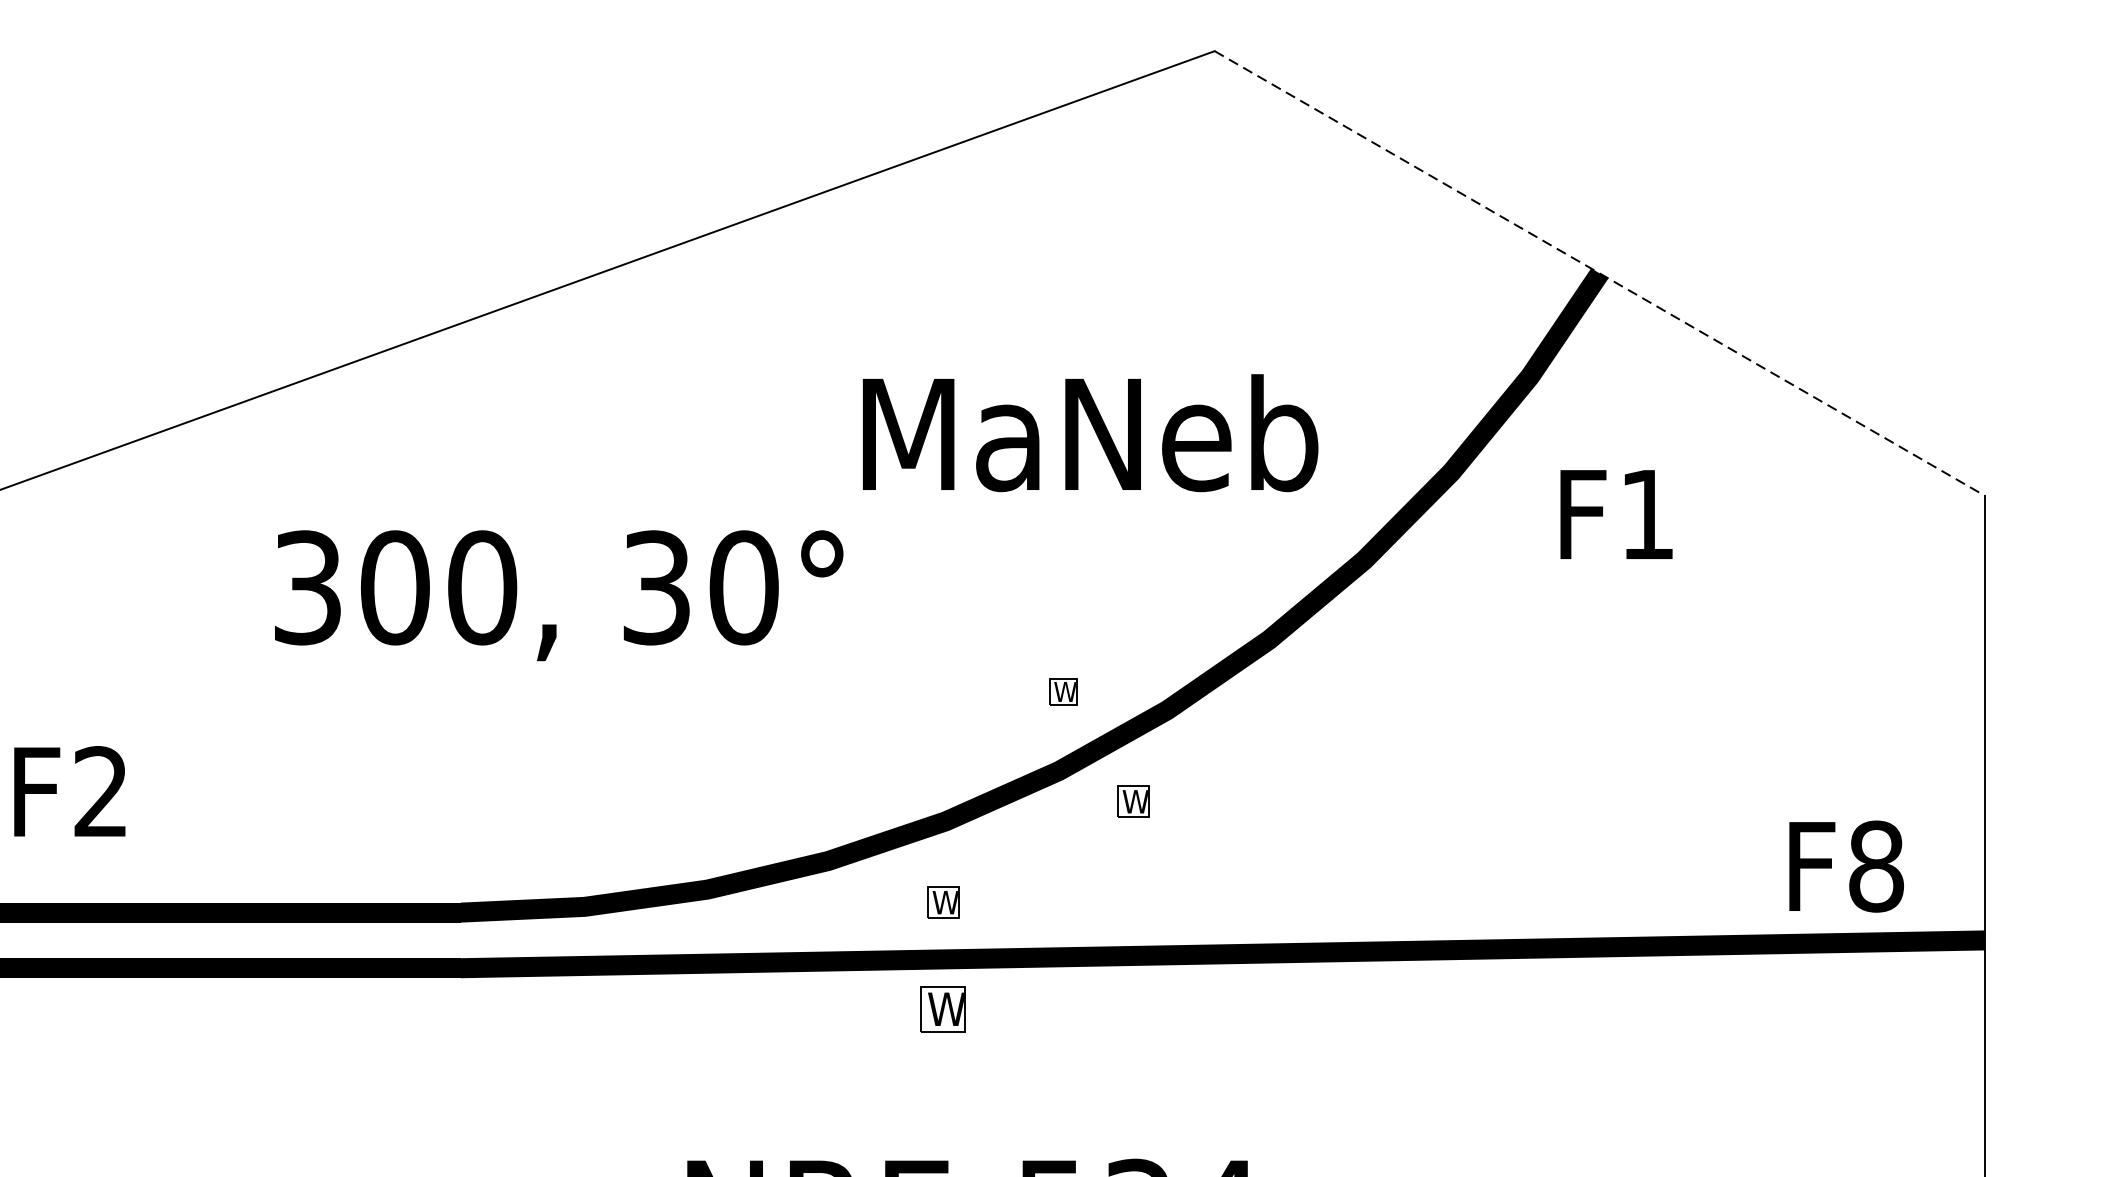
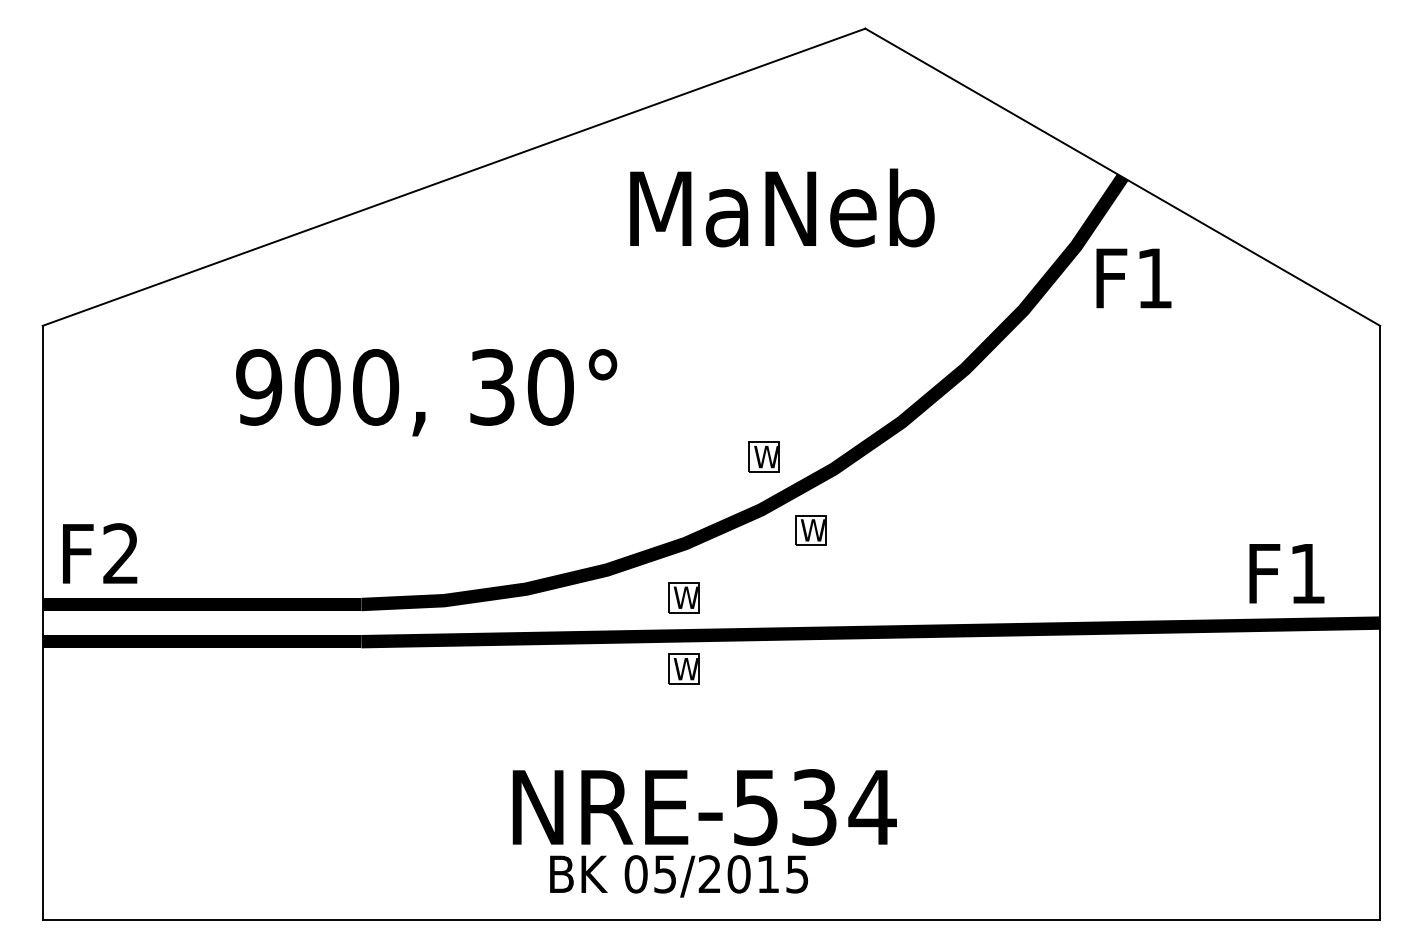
line: (1600, 273) -> (1123, 177), dashed -> solid
text: (1090, 432) -> (782, 207), moved
text: (1615, 514) -> (1133, 278), moved
text: (308, 587) -> (259, 387), 300, -> 900,
part: (1062, 691) -> (763, 456), size x1.67
text: (70, 791) -> (100, 553), moved
part: (1132, 801) -> (810, 530), size x1.43
text: (1876, 866) -> (1307, 573), F8 -> F1
part: (942, 902) -> (683, 597), size x1.43

